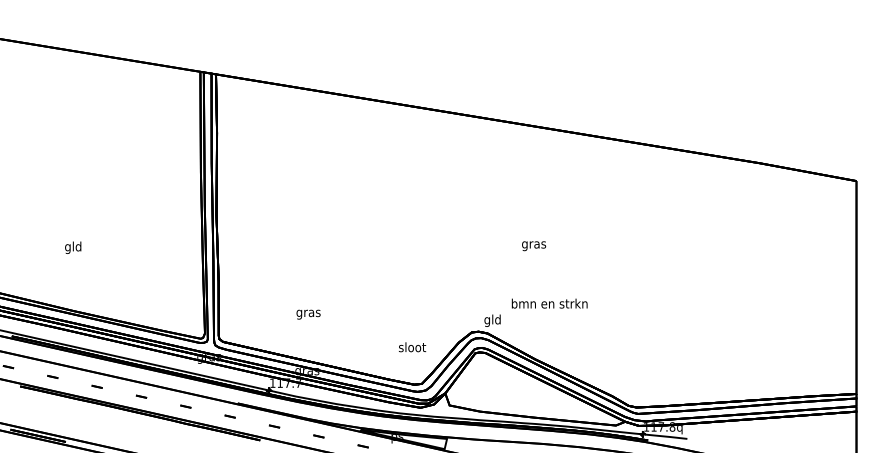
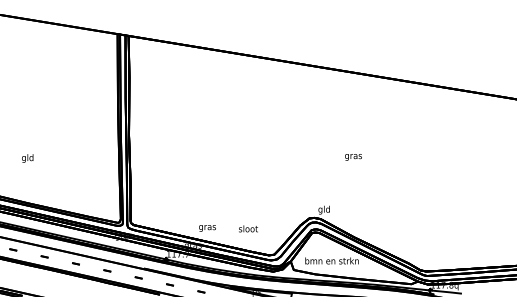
text: (549, 303) -> (331, 260), moved
text: (308, 314) -> (207, 228), moved
text: (412, 347) -> (248, 229), moved

